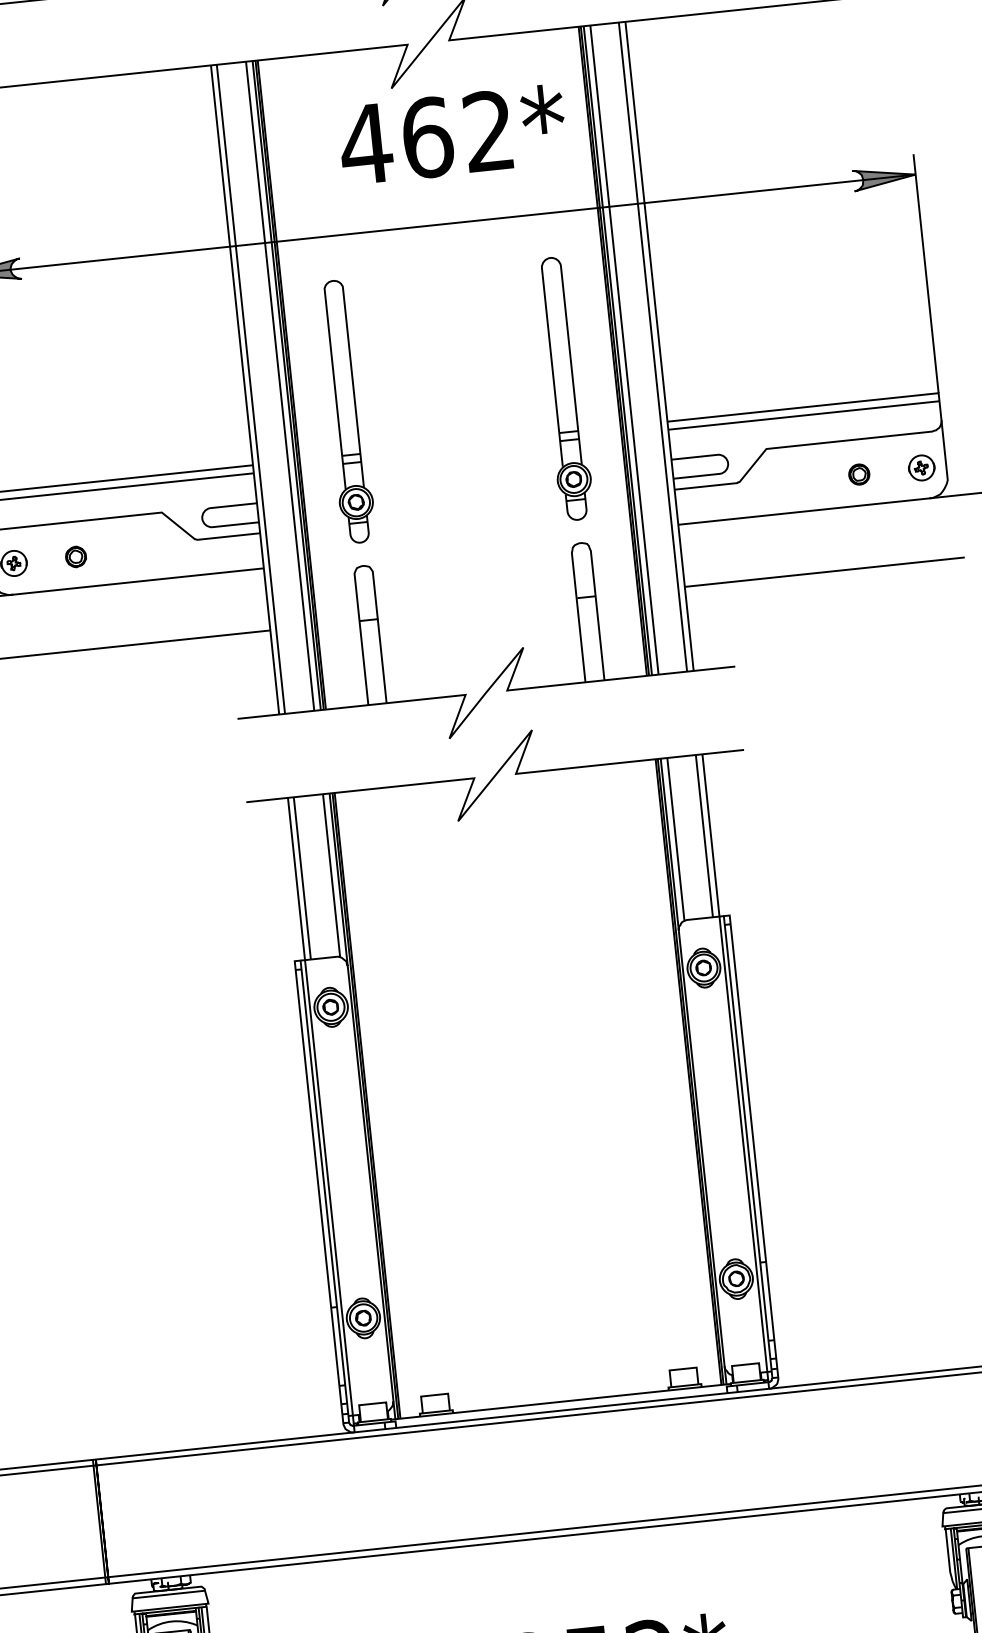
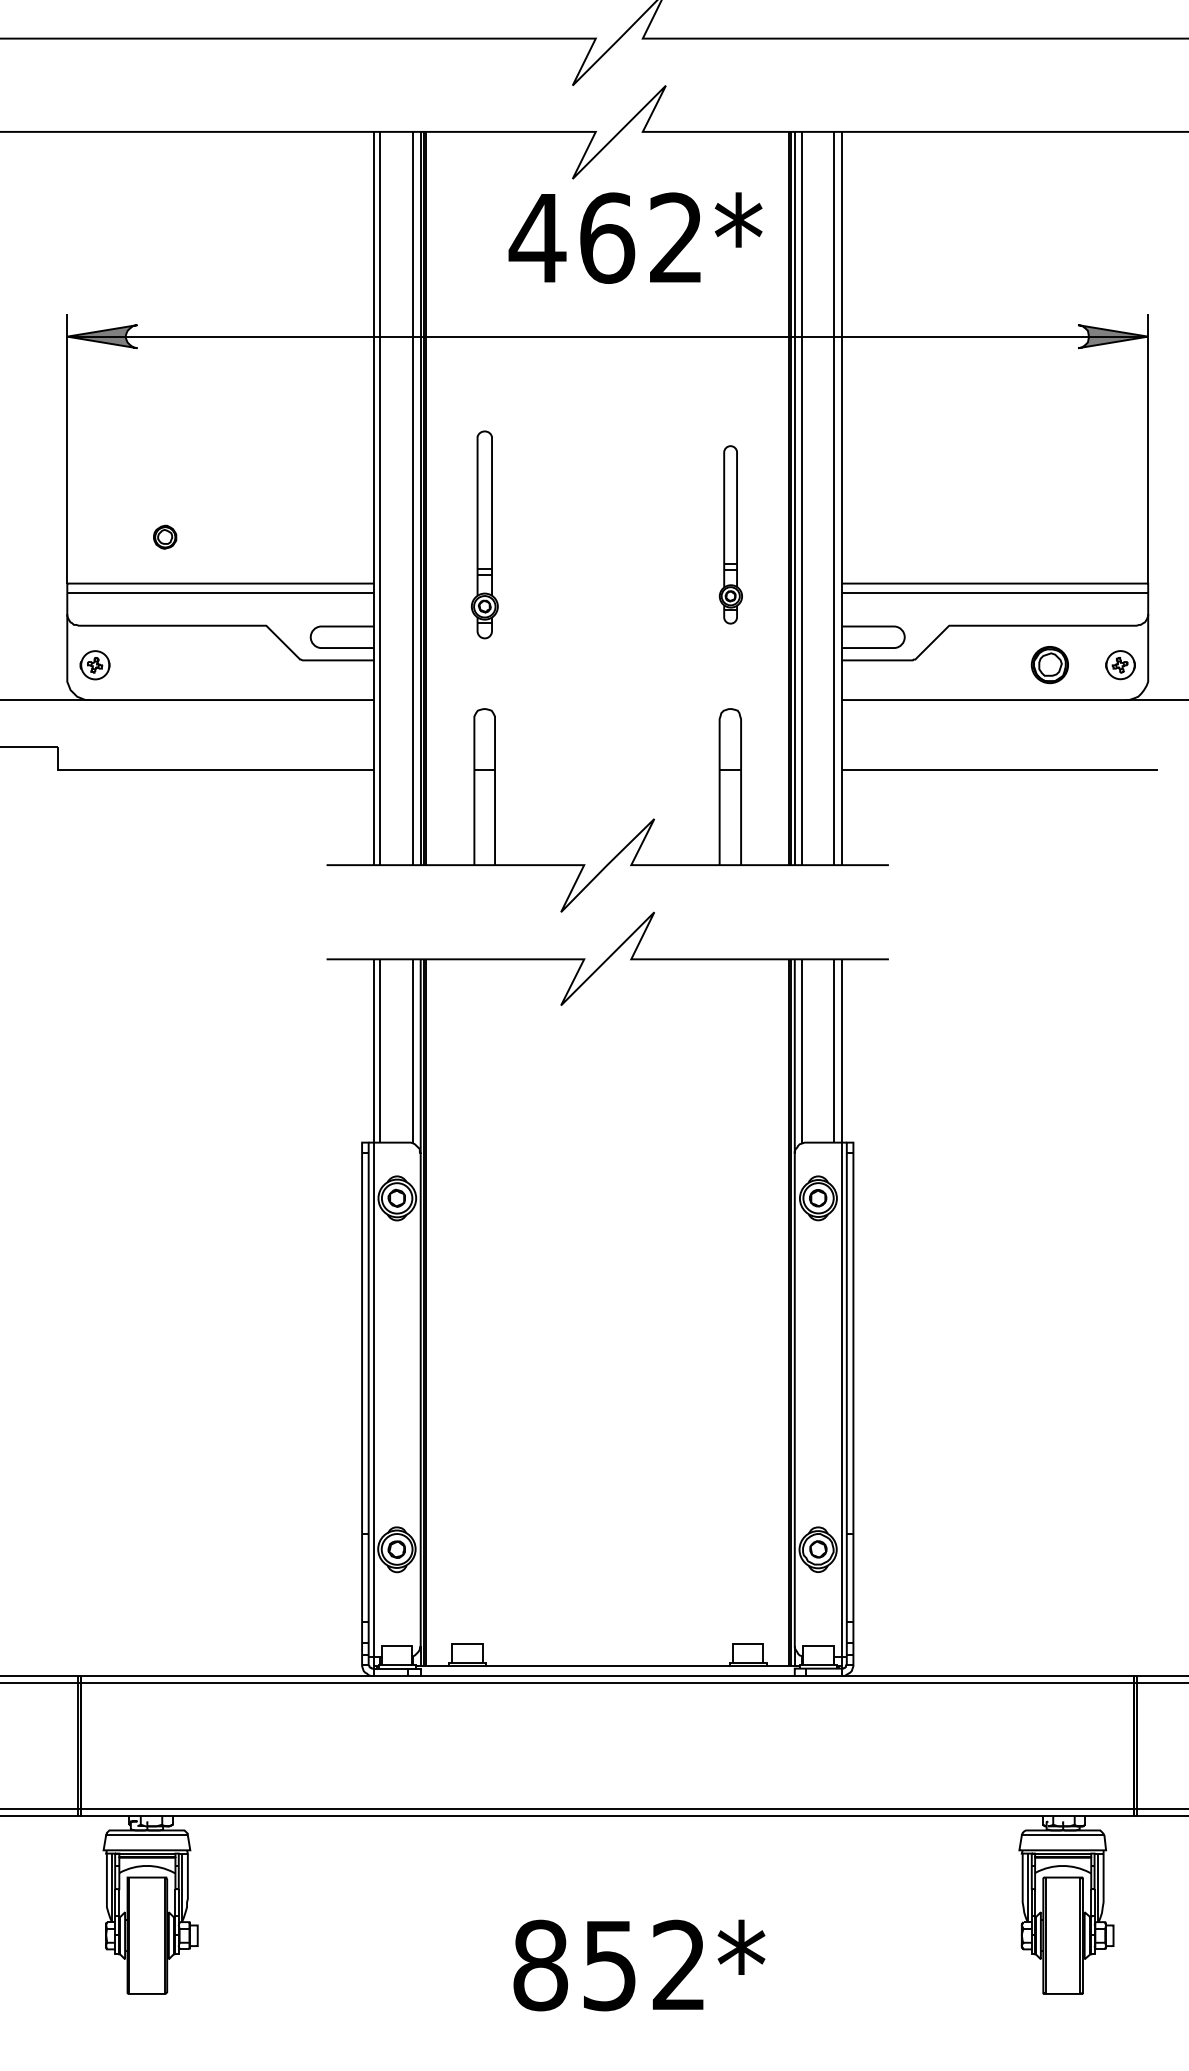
part: (564, 388) -> (730, 534), size x0.6
part: (346, 411) -> (484, 534), size x0.7
part: (858, 474) -> (1049, 665), size x1.6
part: (76, 556) -> (165, 536), moved

